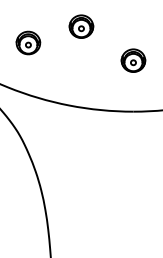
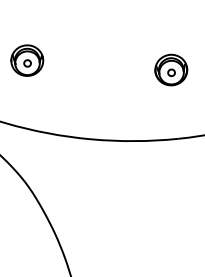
part: (81, 26) -> (96, 31), removed

